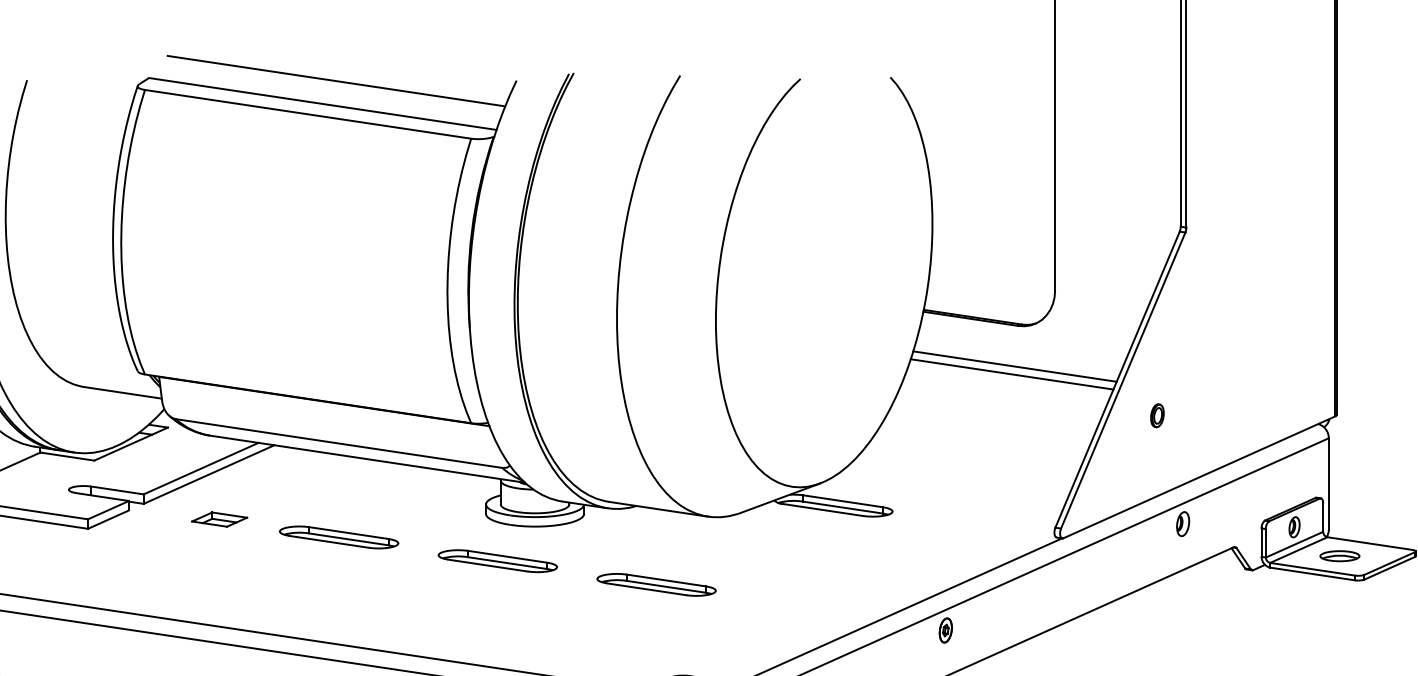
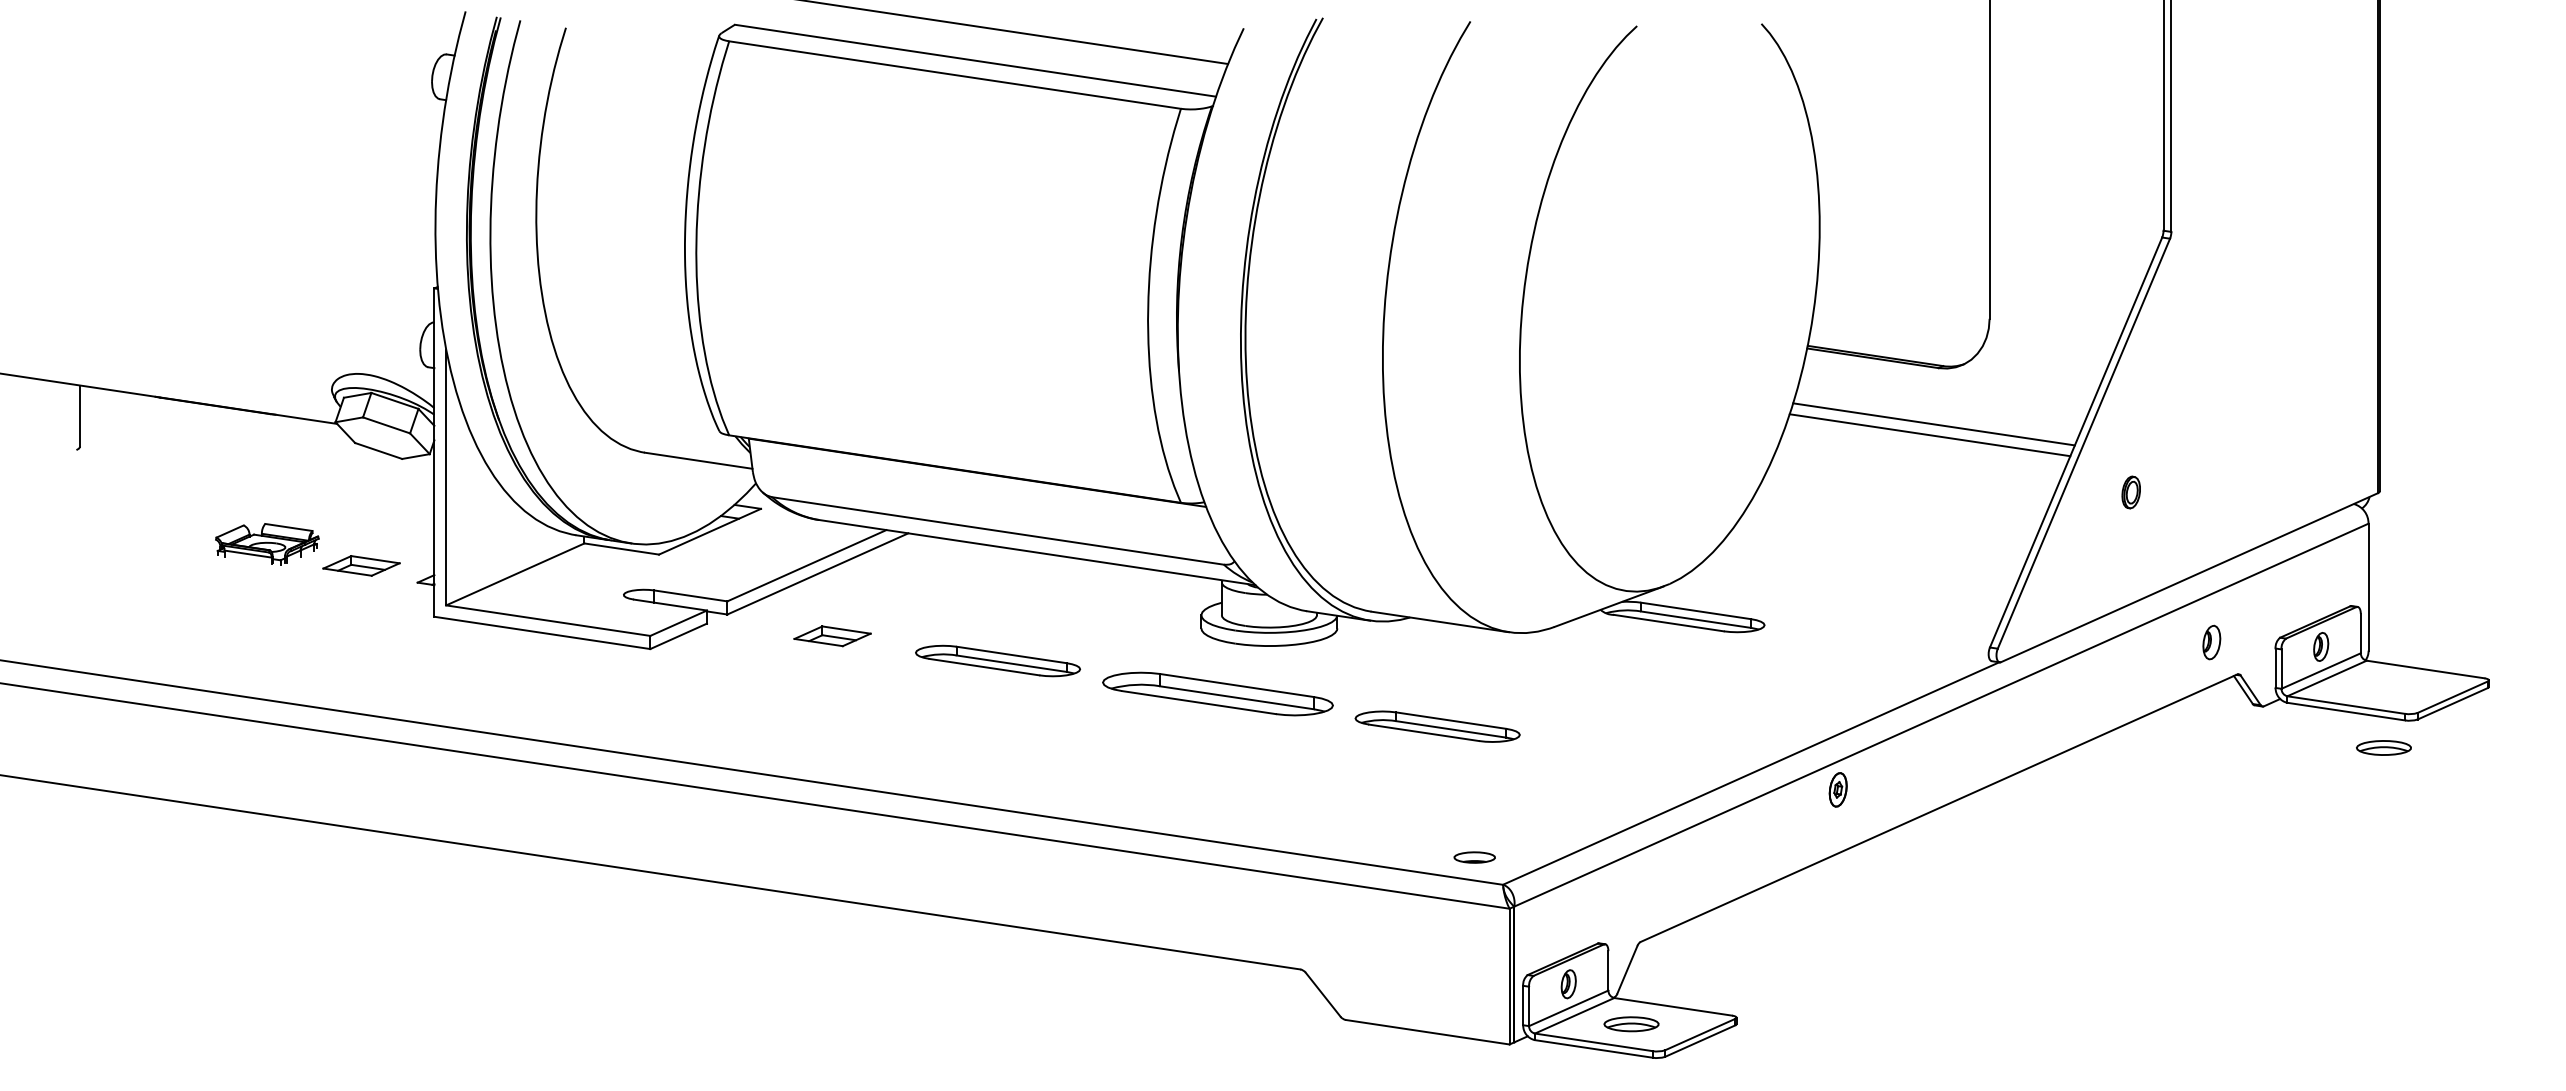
part: (1182, 524) -> (2211, 642), moved
part: (1339, 555) -> (2383, 747), moved
part: (497, 560) -> (1217, 693), size x1.4

